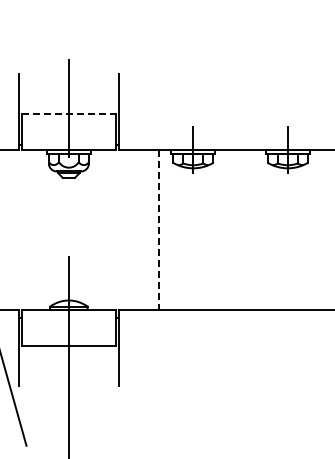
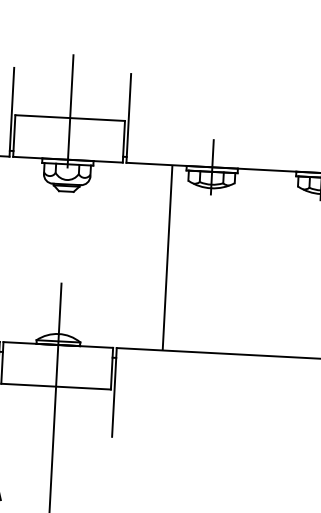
line: (69, 114) -> (70, 118), dashed -> solid
line: (158, 230) -> (167, 258), dashed -> solid

